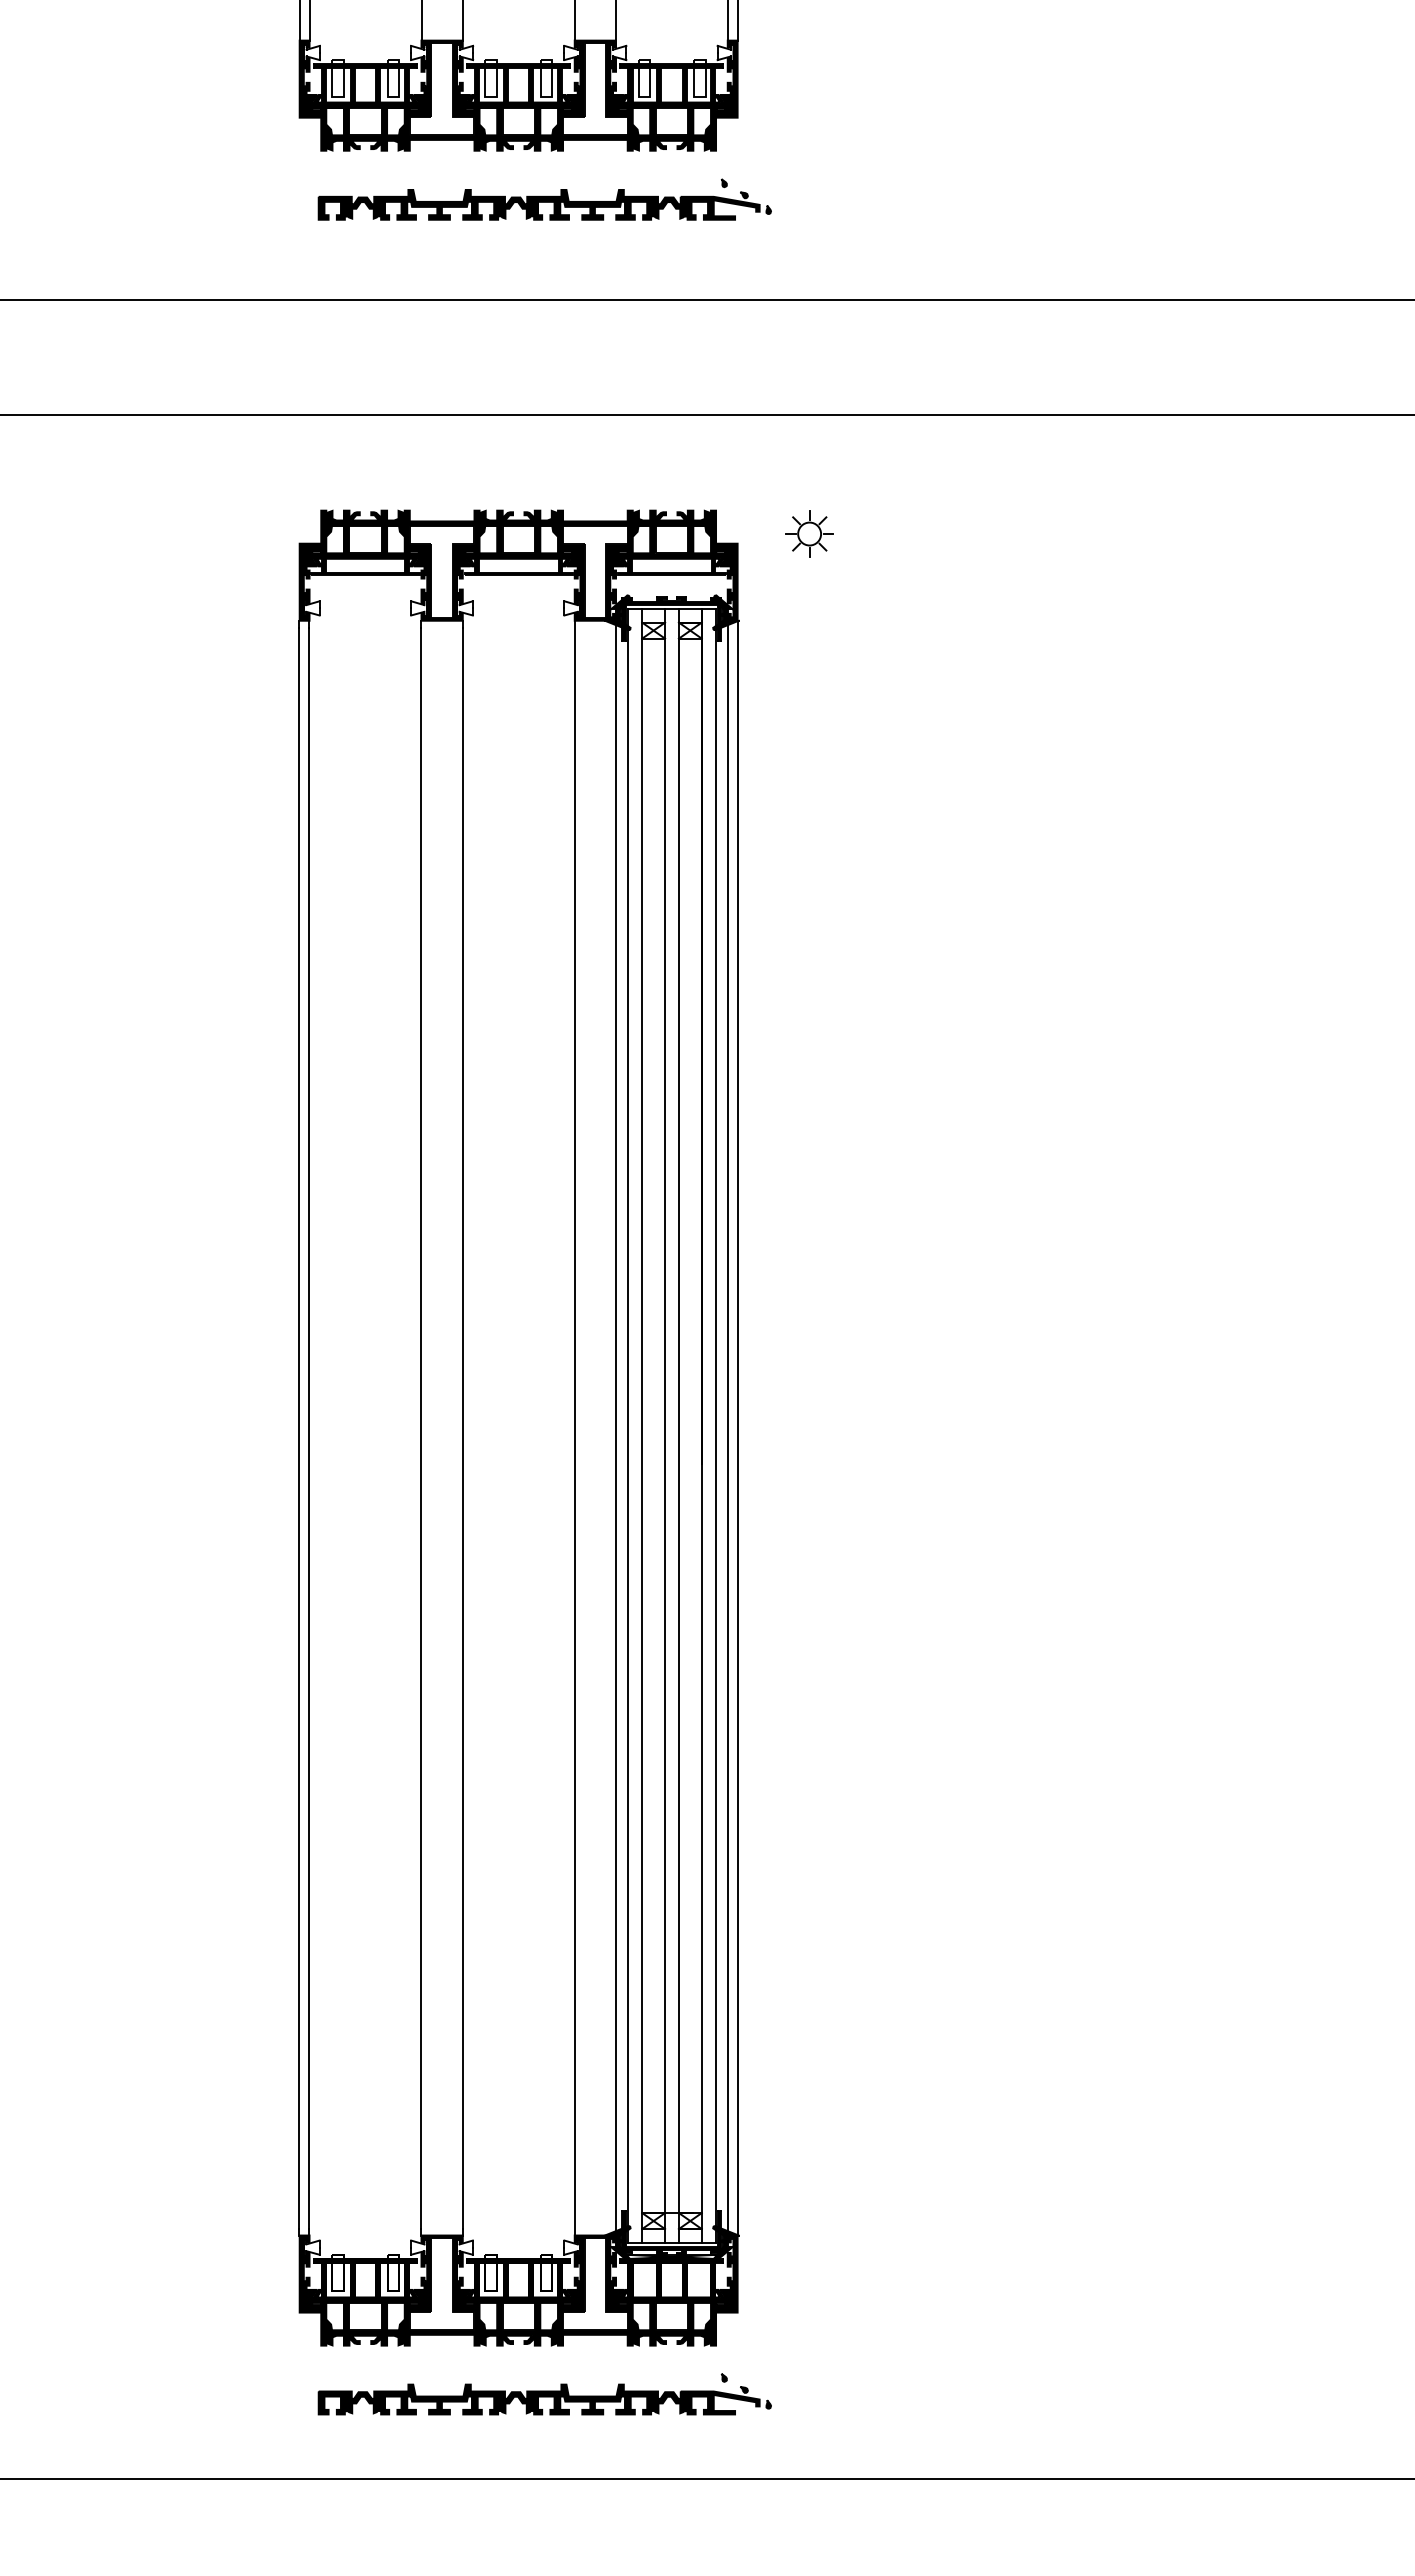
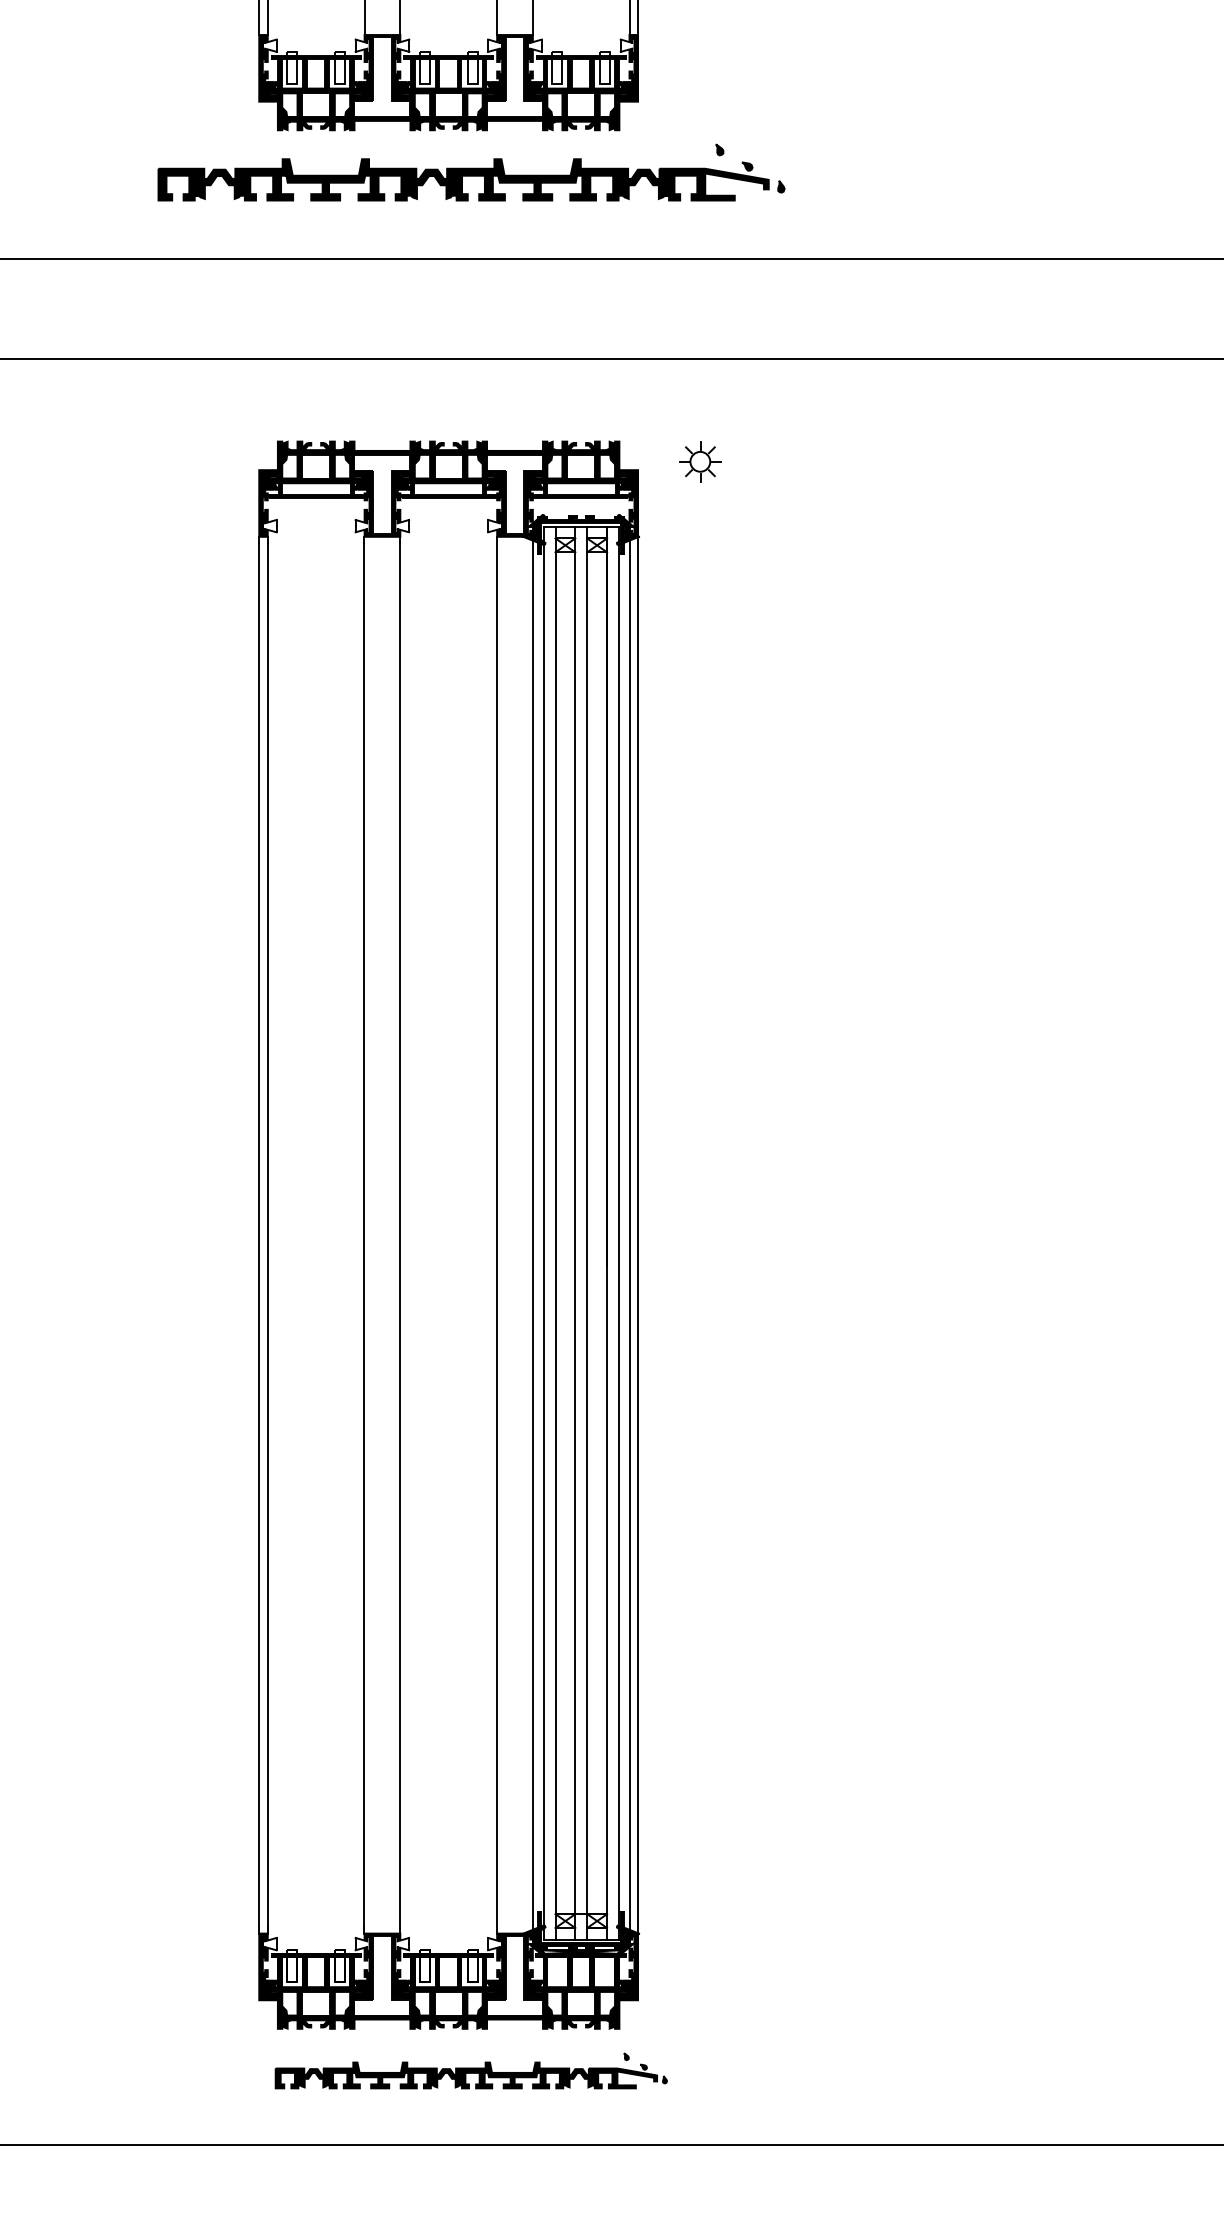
part: (544, 199) -> (471, 172), size x1.6

